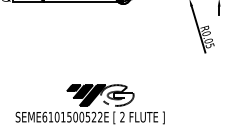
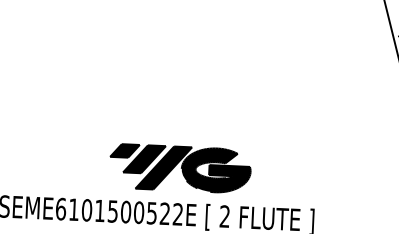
fill: (117, 95) -> (216, 170), added

